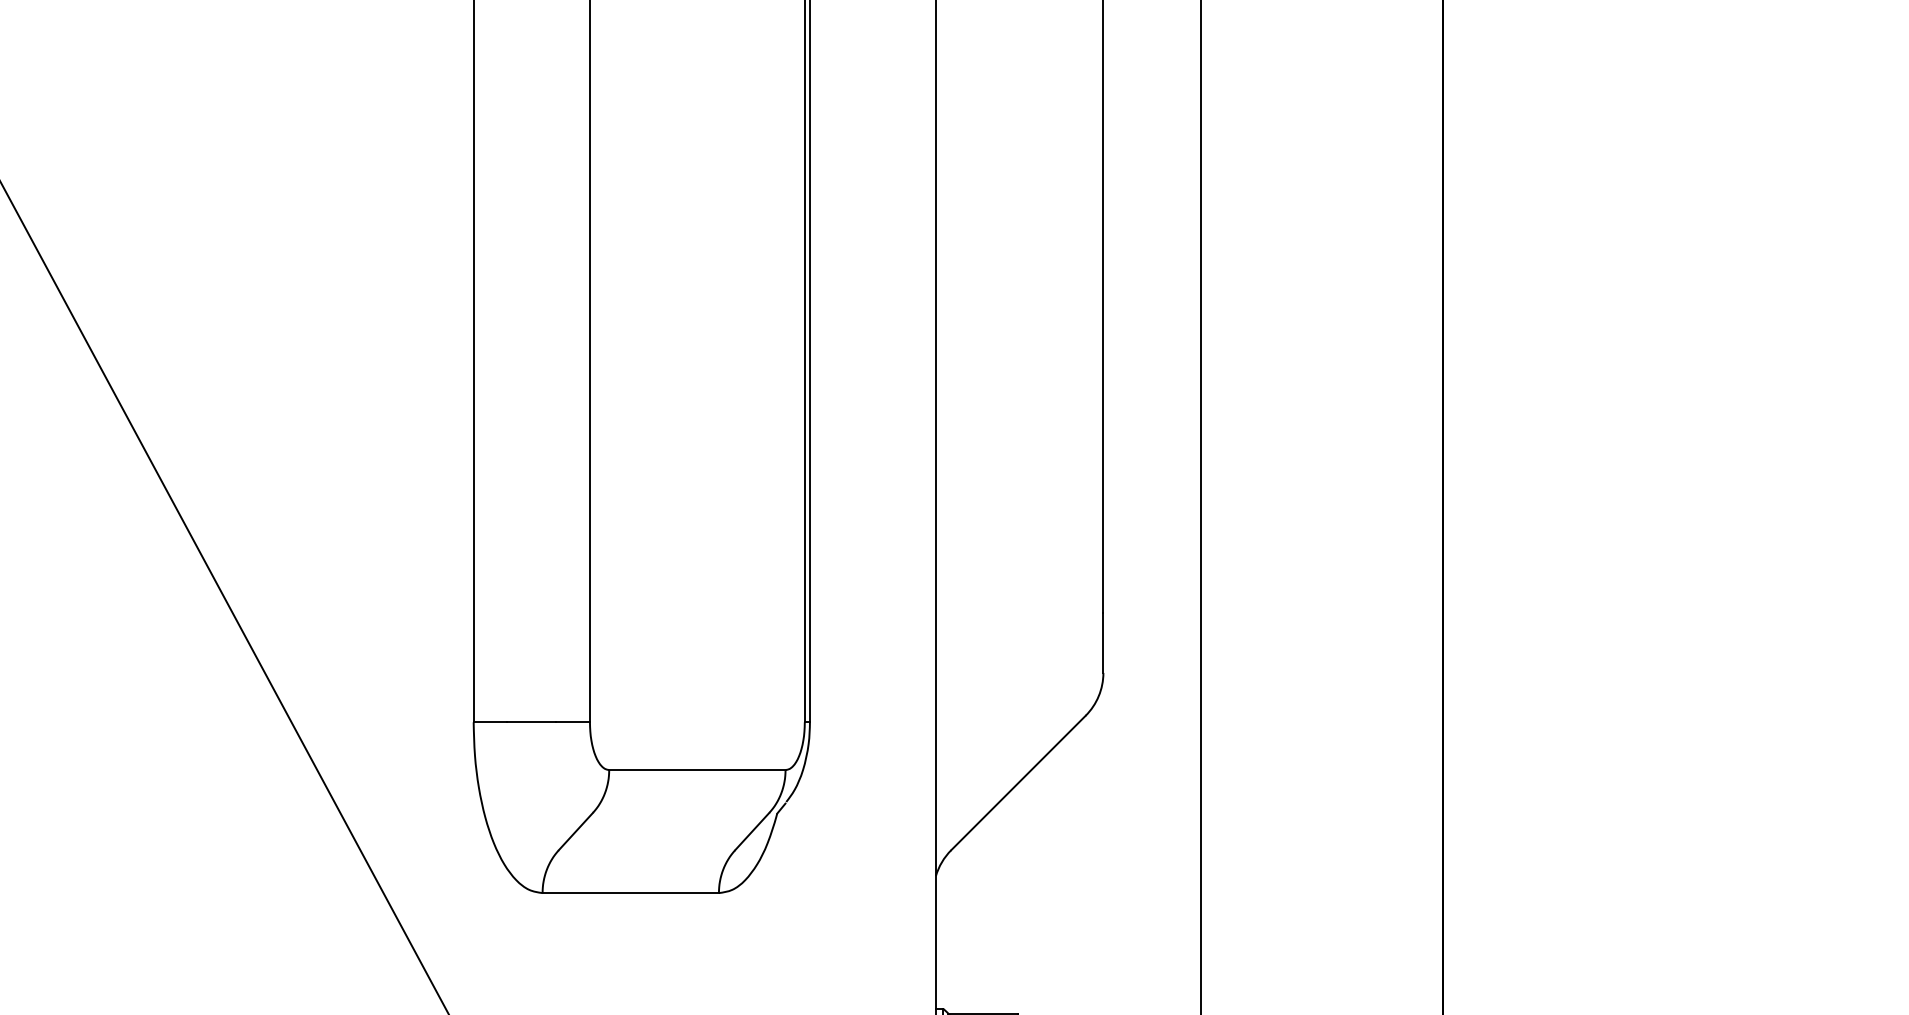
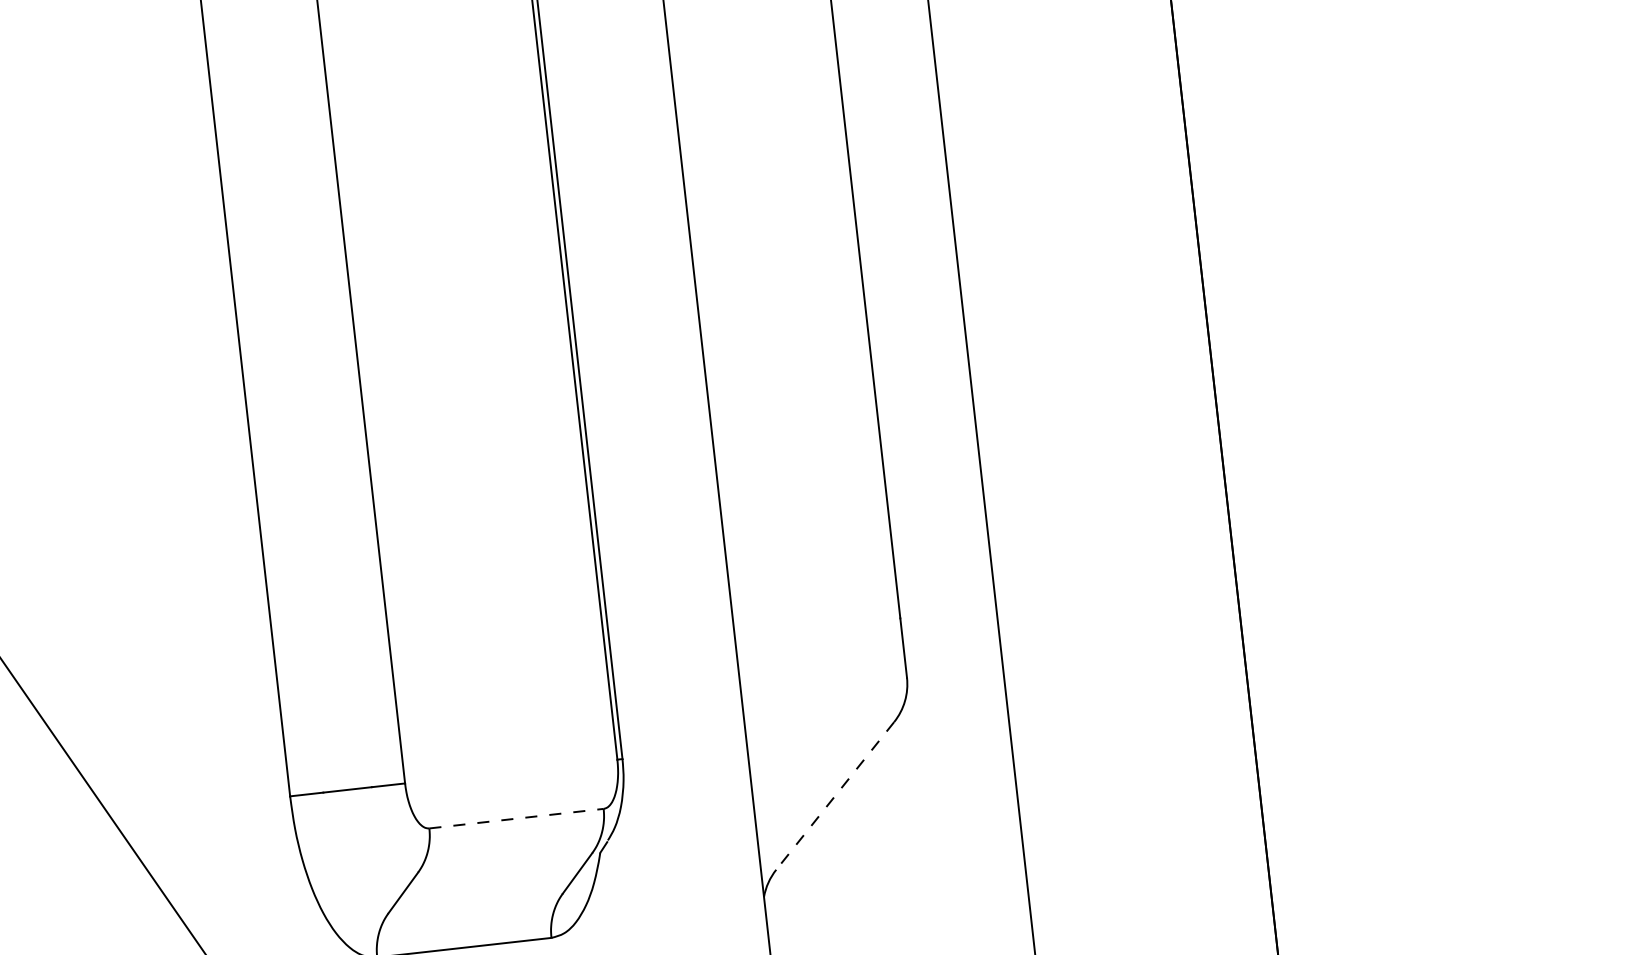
line: (697, 770) -> (516, 819), solid -> dashed
line: (1018, 783) -> (835, 796), solid -> dashed

